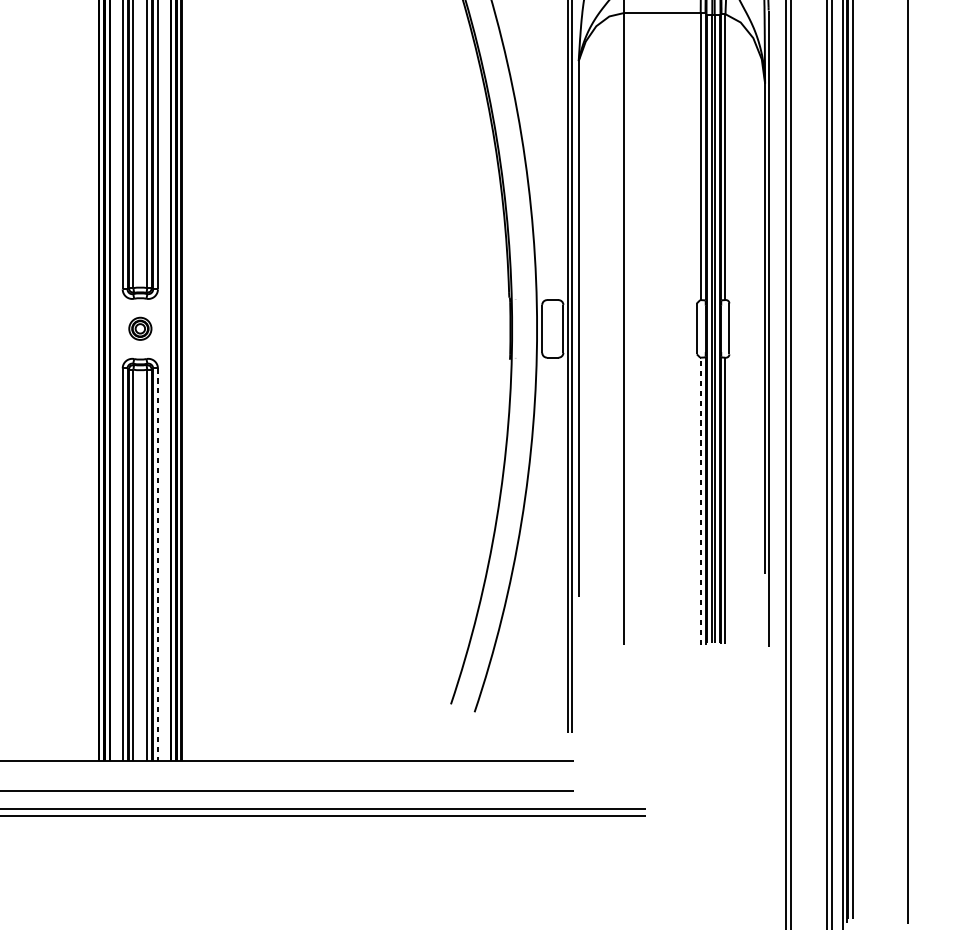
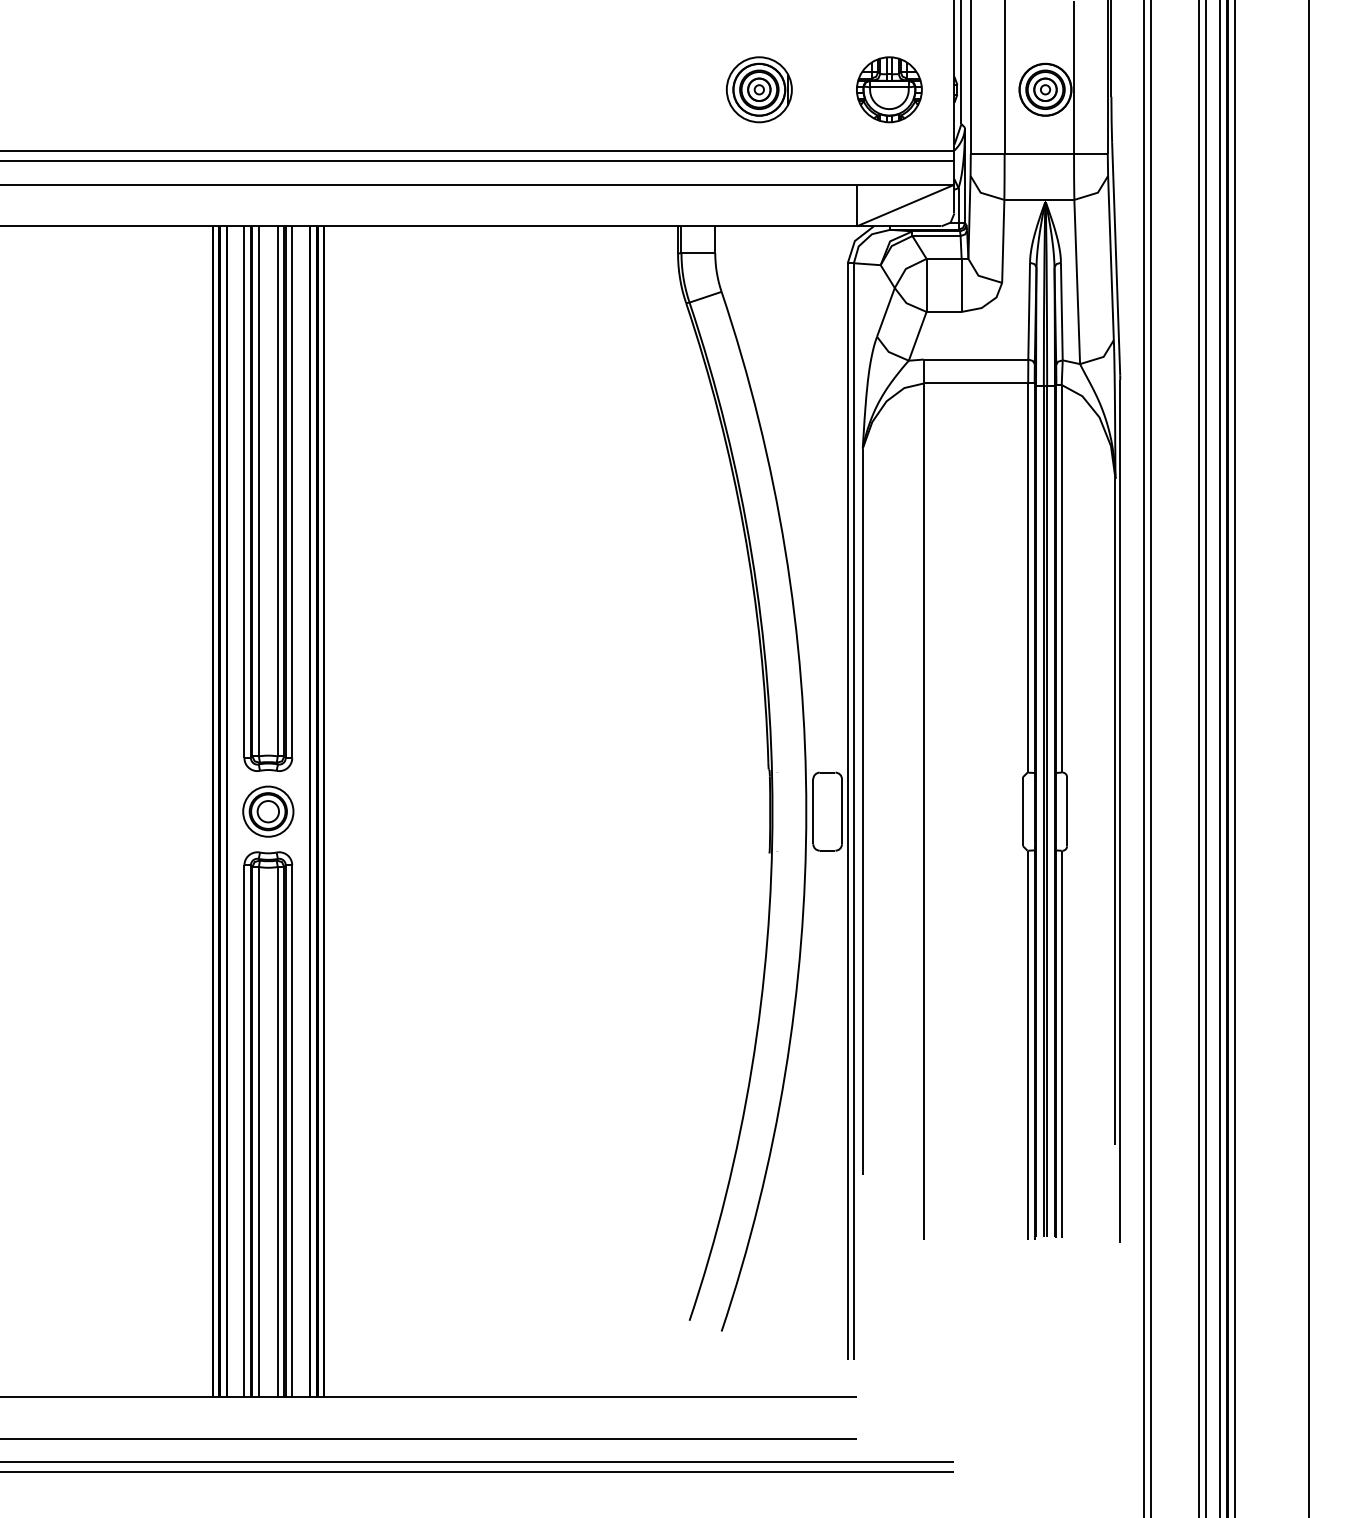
part: (140, 328) -> (268, 811), size x1.67
line: (700, 501) -> (1028, 1045), dashed -> solid
line: (158, 564) -> (292, 1131), dashed -> solid

